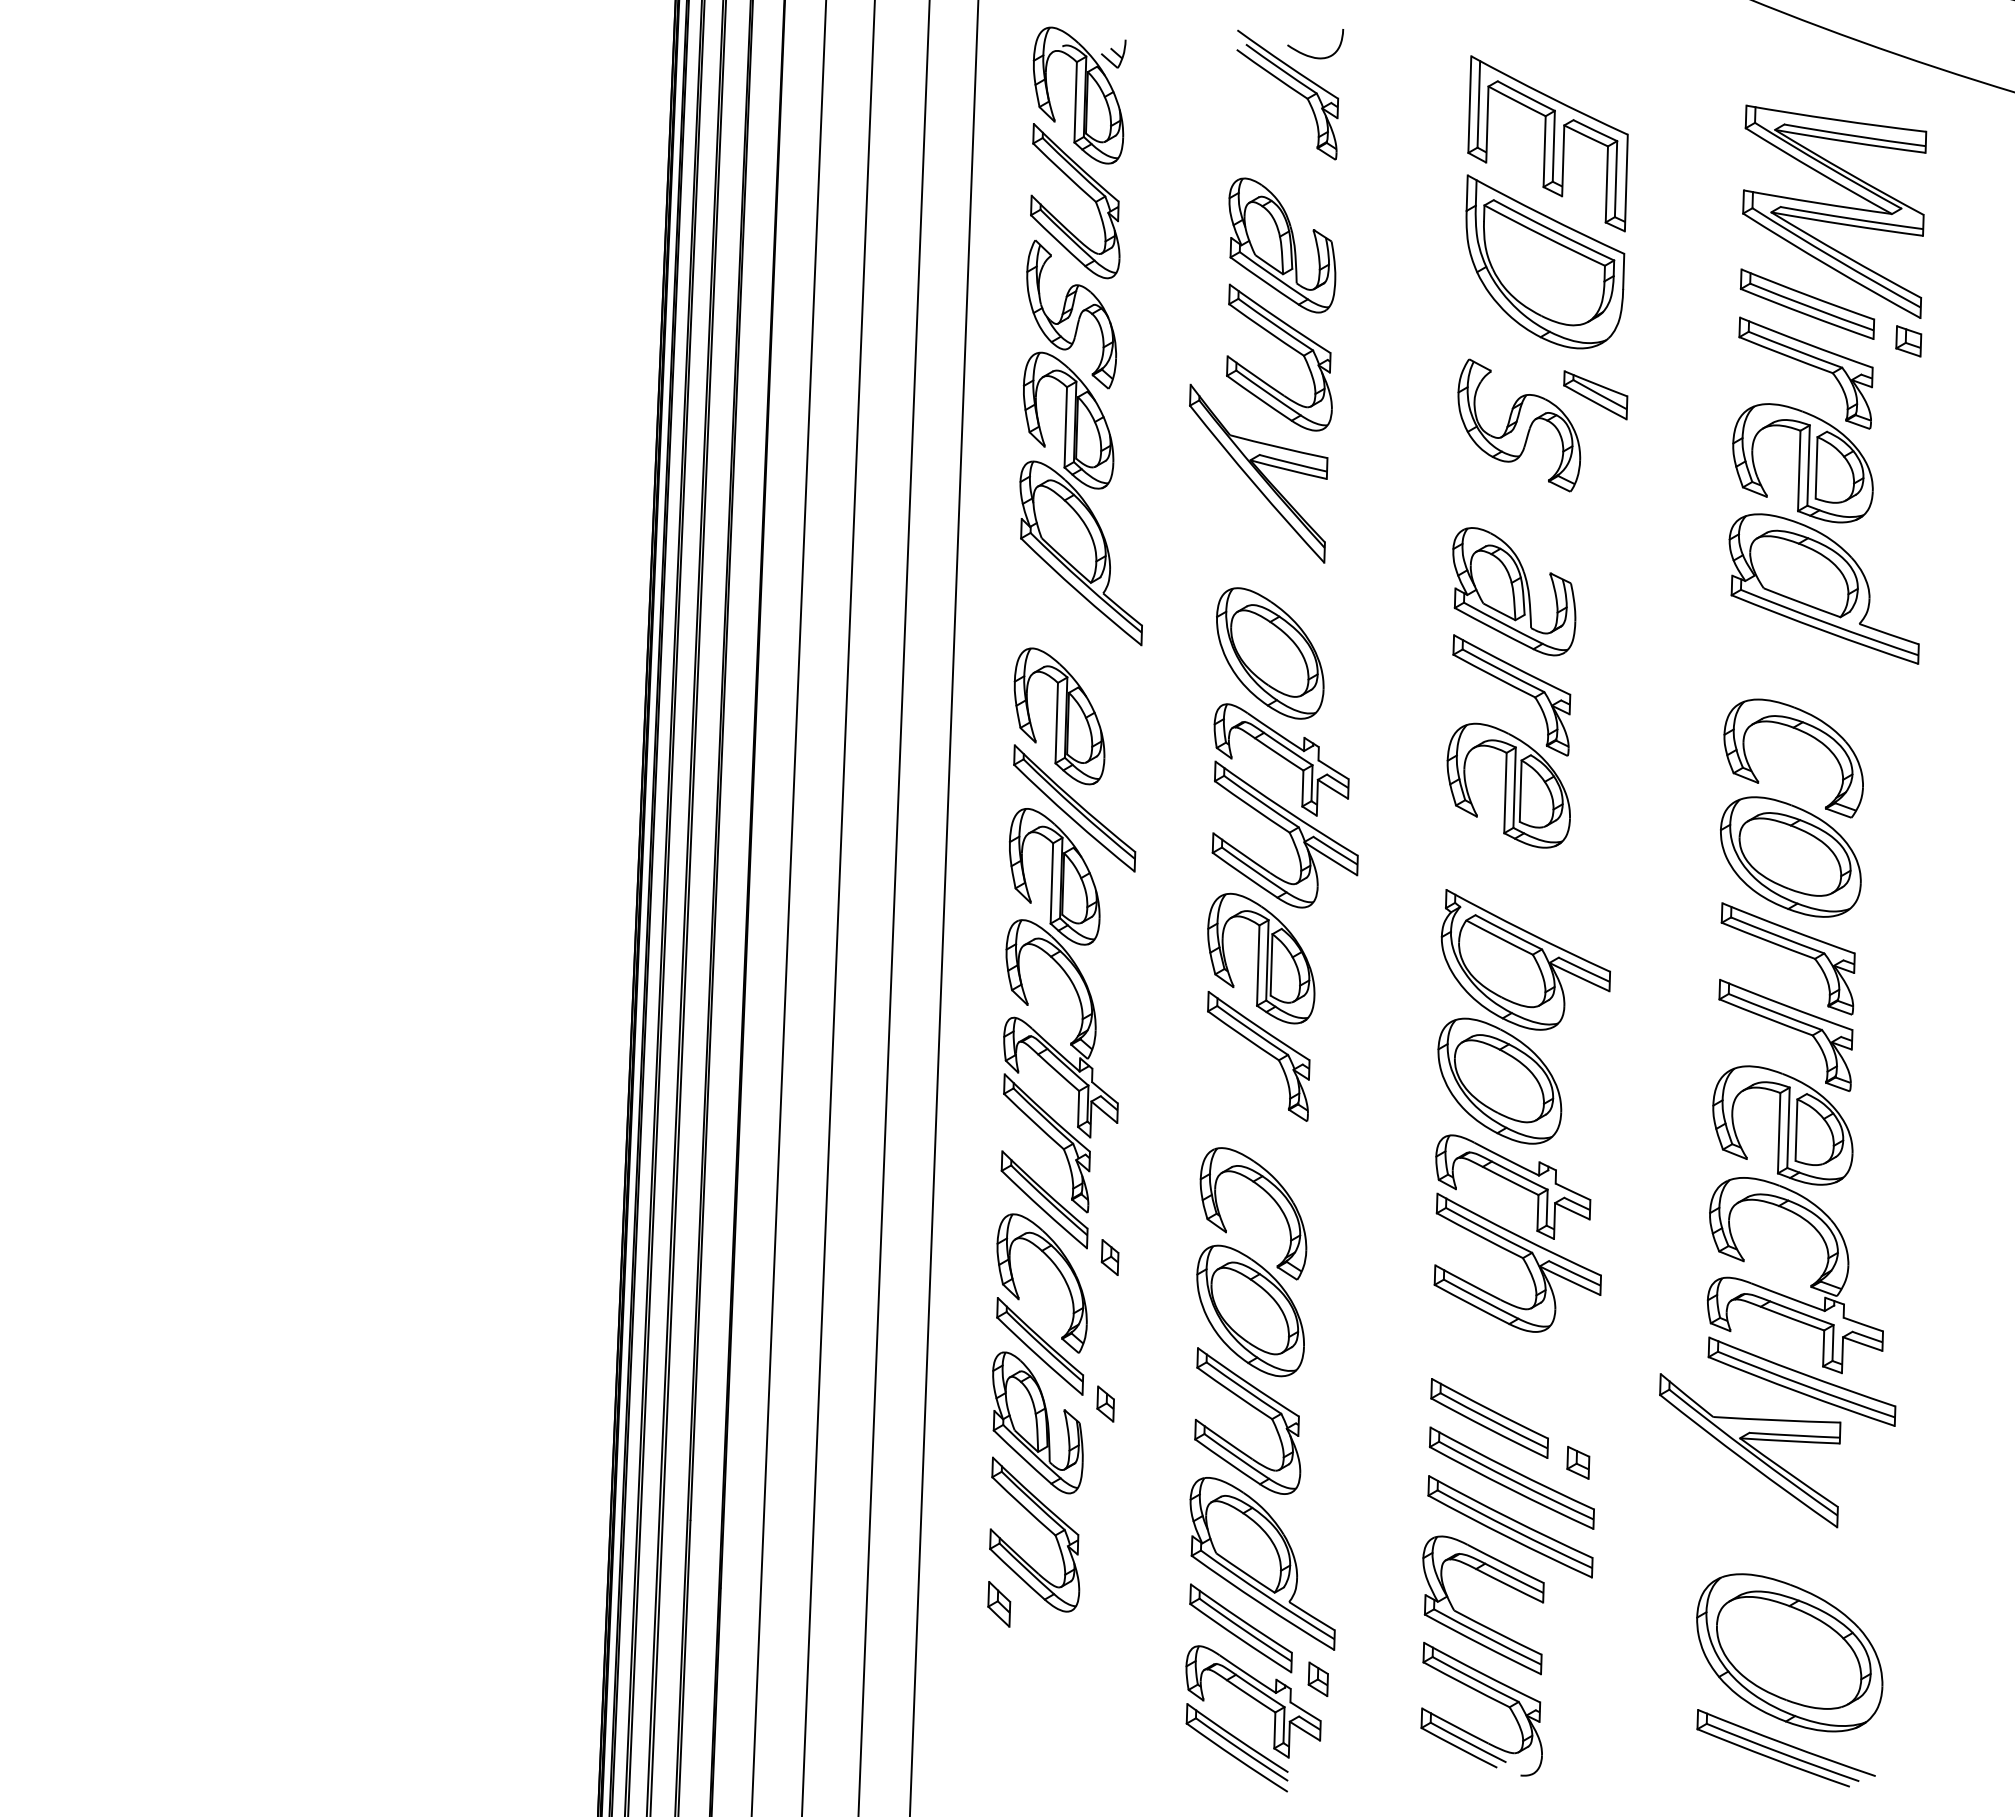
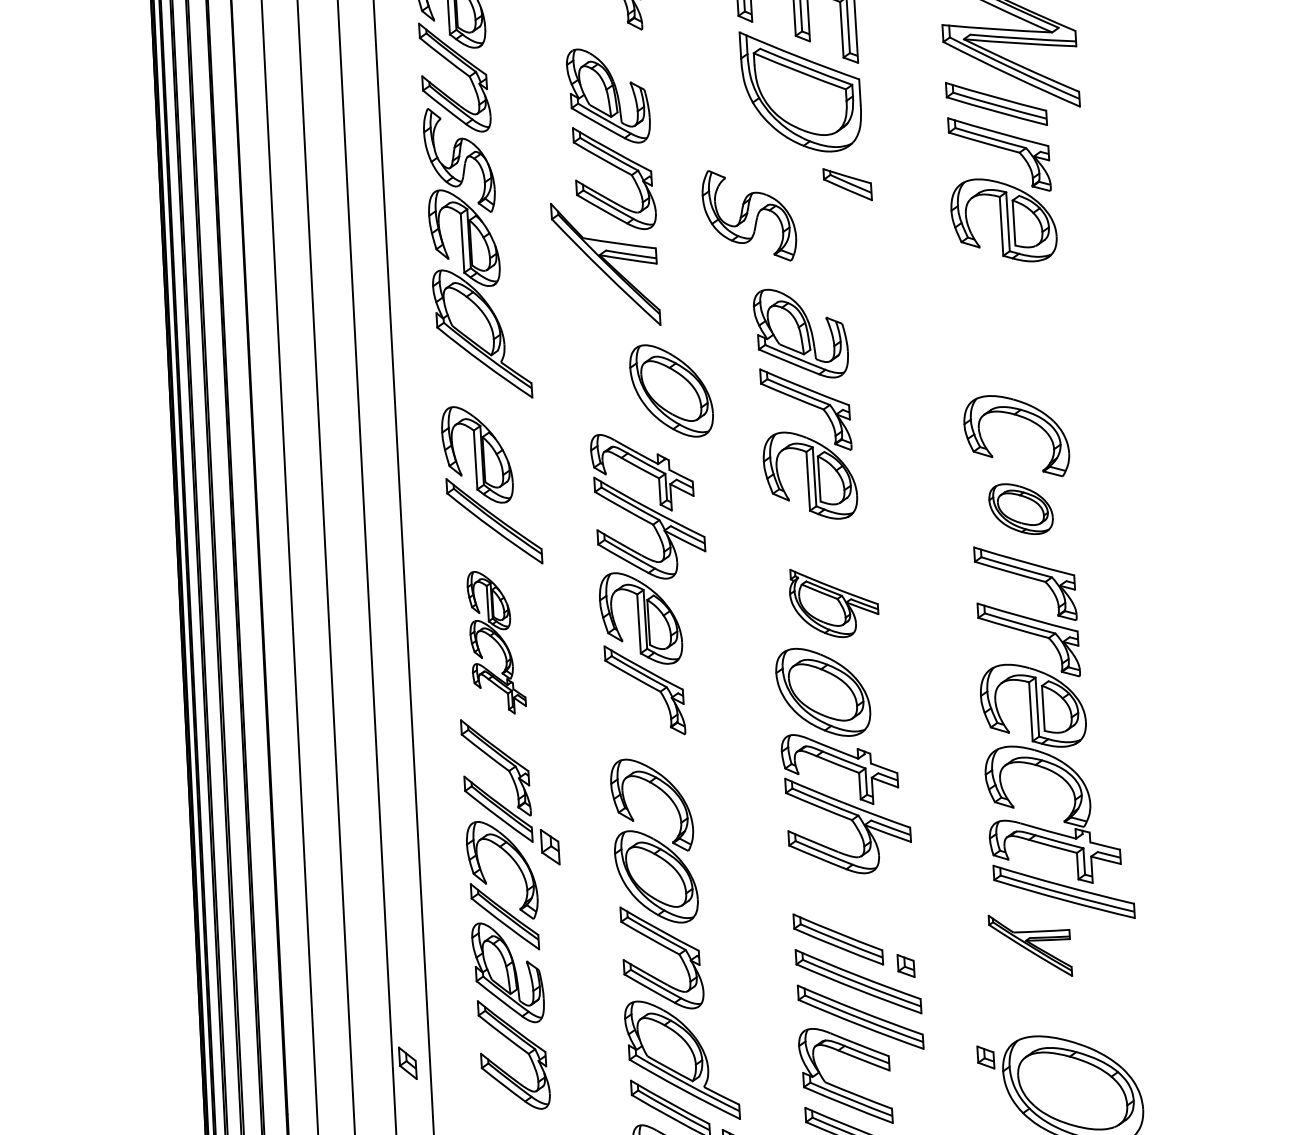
part: (1908, 341) -> (1072, 124), removed
part: (1519, 425) -> (749, 215), moved
part: (1823, 588) -> (1027, 310), removed
part: (1270, 653) -> (671, 390), moved
part: (1790, 856) -> (1020, 508), size x0.6
part: (1525, 959) -> (833, 601), size x0.7
part: (1060, 973) -> (495, 642), size x0.6
part: (1109, 1257) -> (549, 847), size x1.4
part: (1105, 1403) -> (556, 954), removed
part: (1750, 1450) -> (1031, 945), size x0.6
part: (1675, 1596) -> (985, 1057), added
part: (999, 1604) -> (408, 1063), moved

